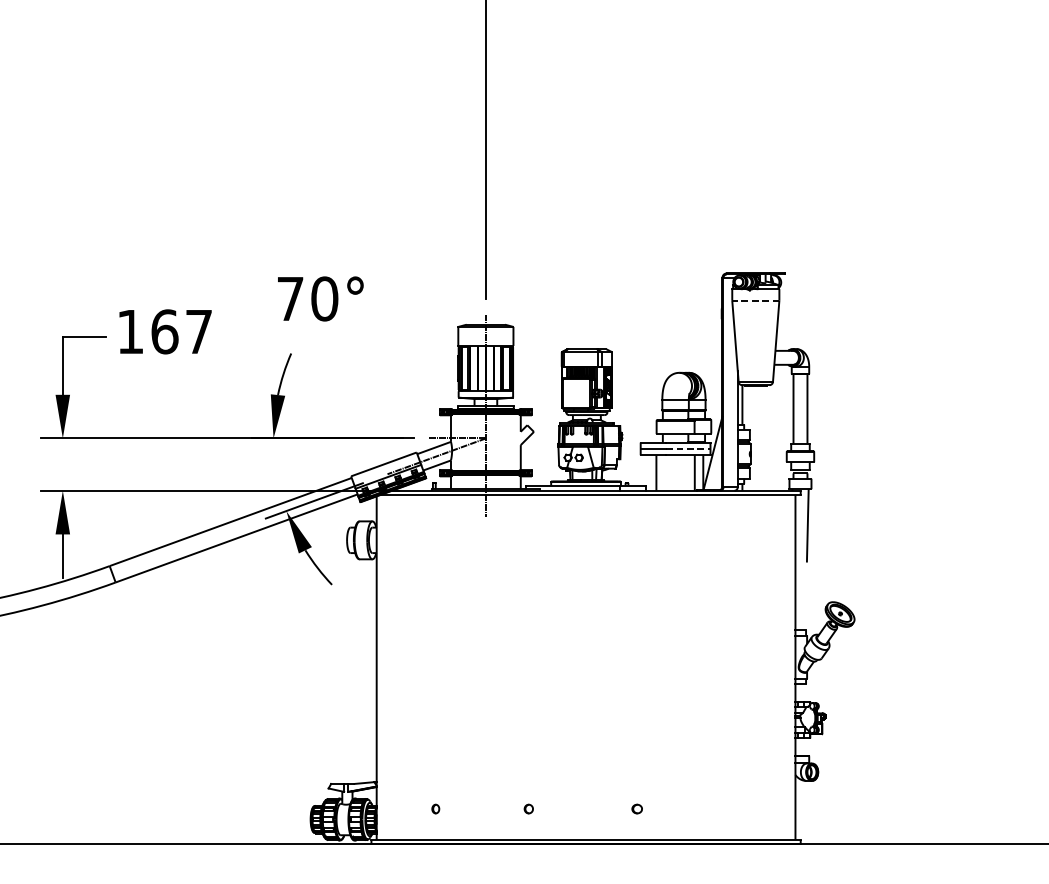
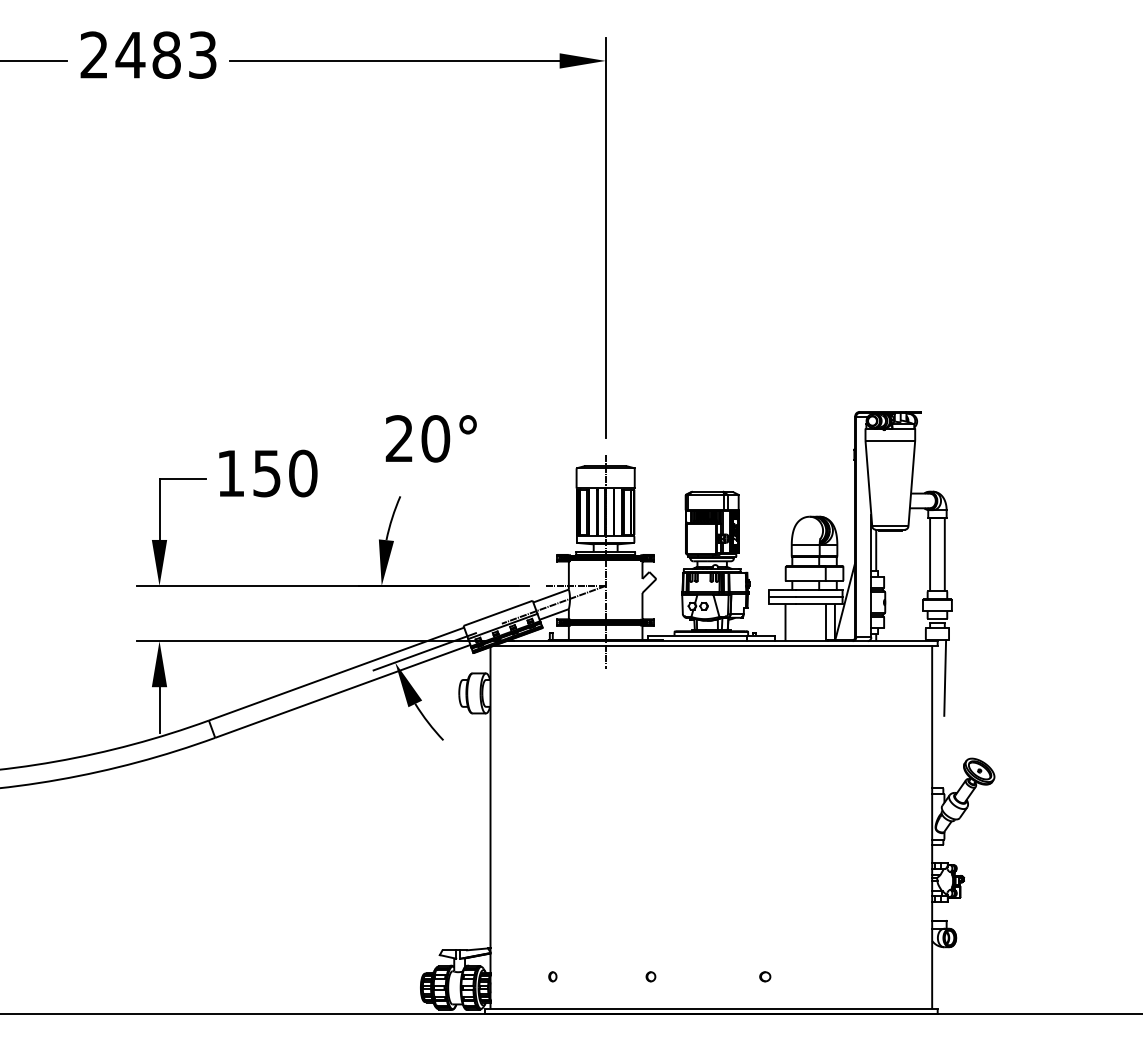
text: (289, 298) -> (398, 438), 70° -> 20°
line: (755, 300) -> (890, 440), dashed -> solid
text: (182, 331) -> (285, 473), 167 -> 150
line: (688, 449) -> (819, 597), dashed -> solid

